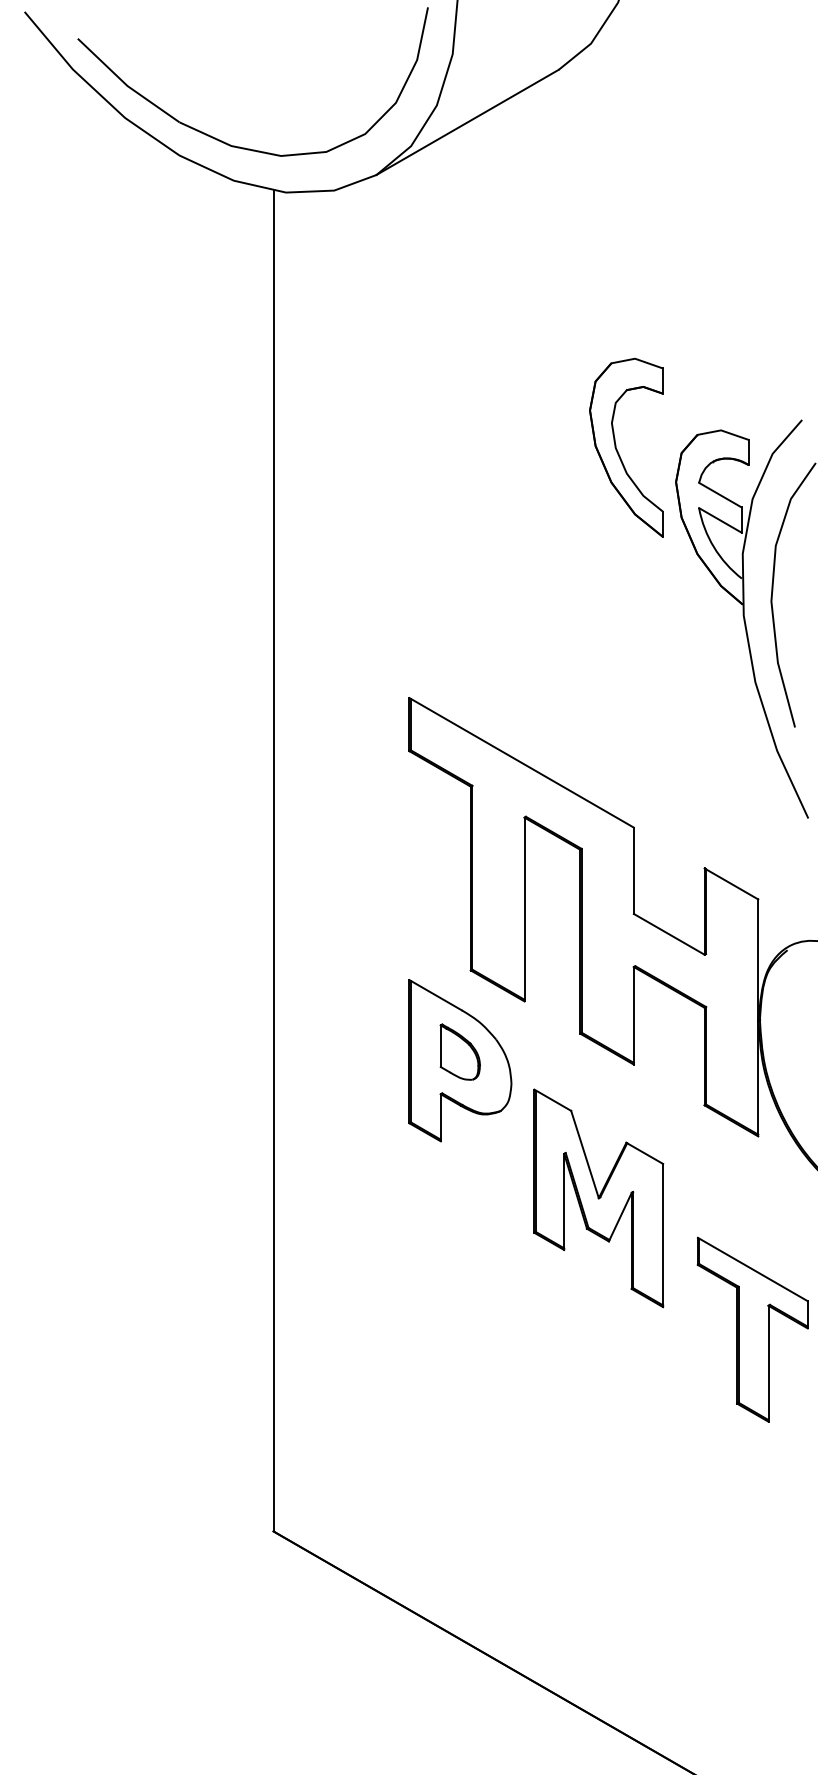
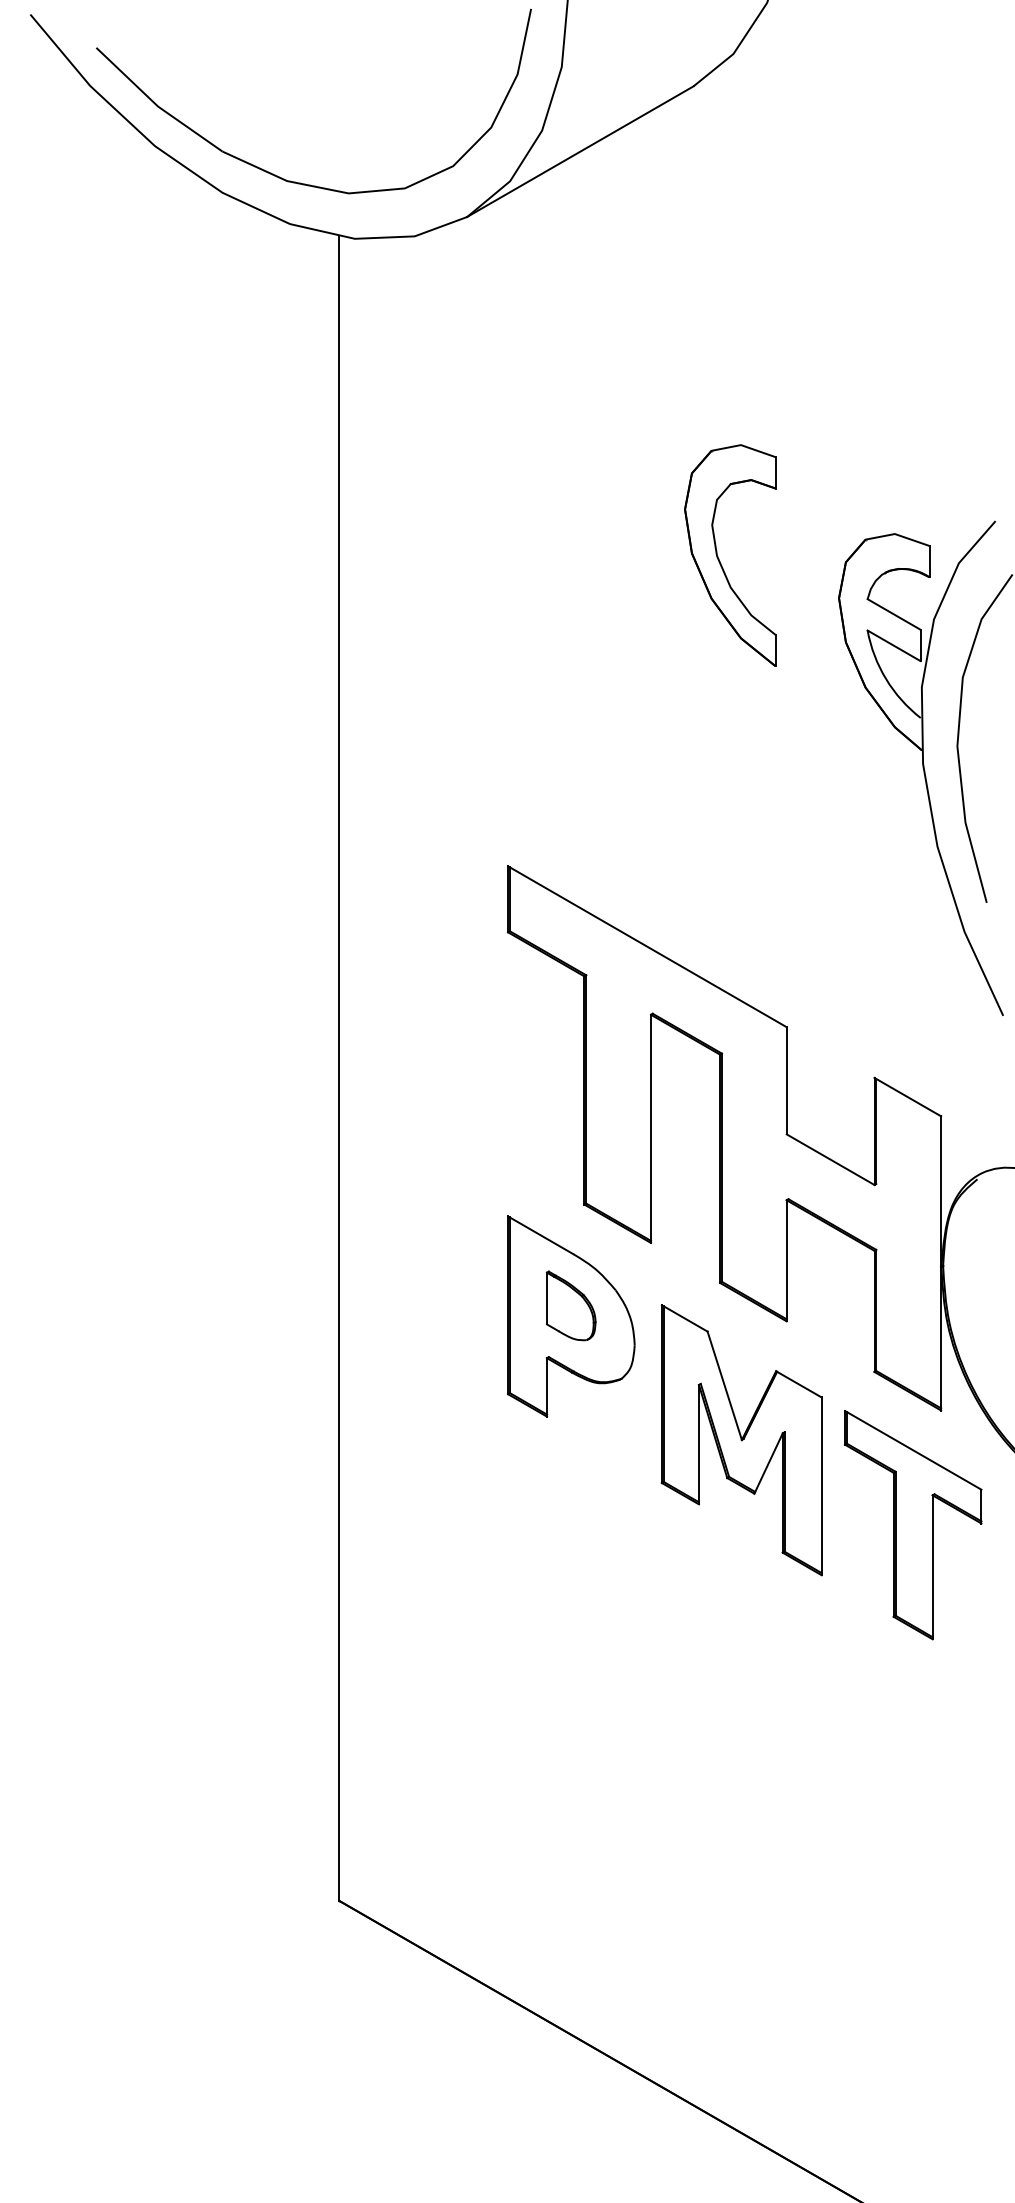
part: (618, 451) -> (720, 560), moved
part: (598, 1198) -> (741, 1440), moved
part: (752, 1329) -> (912, 1524), moved

